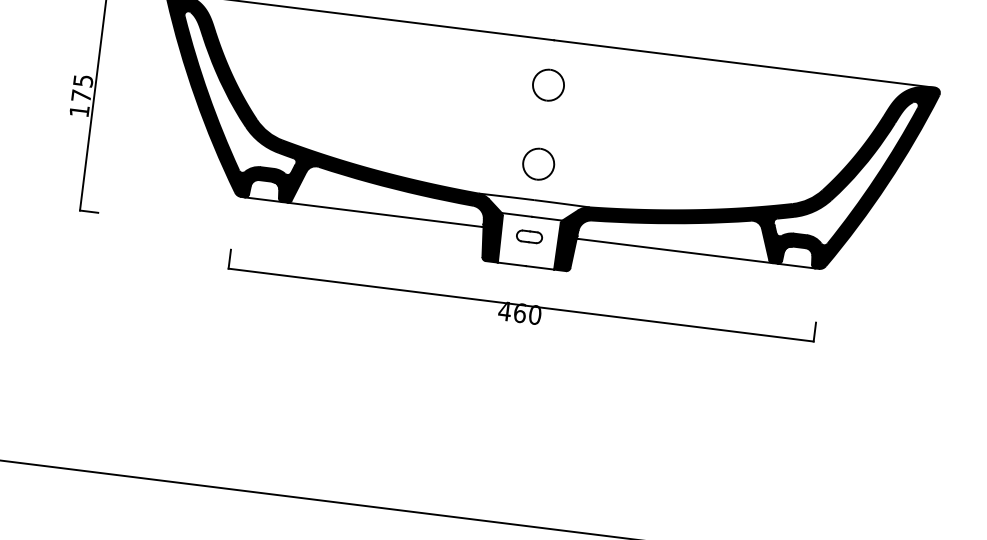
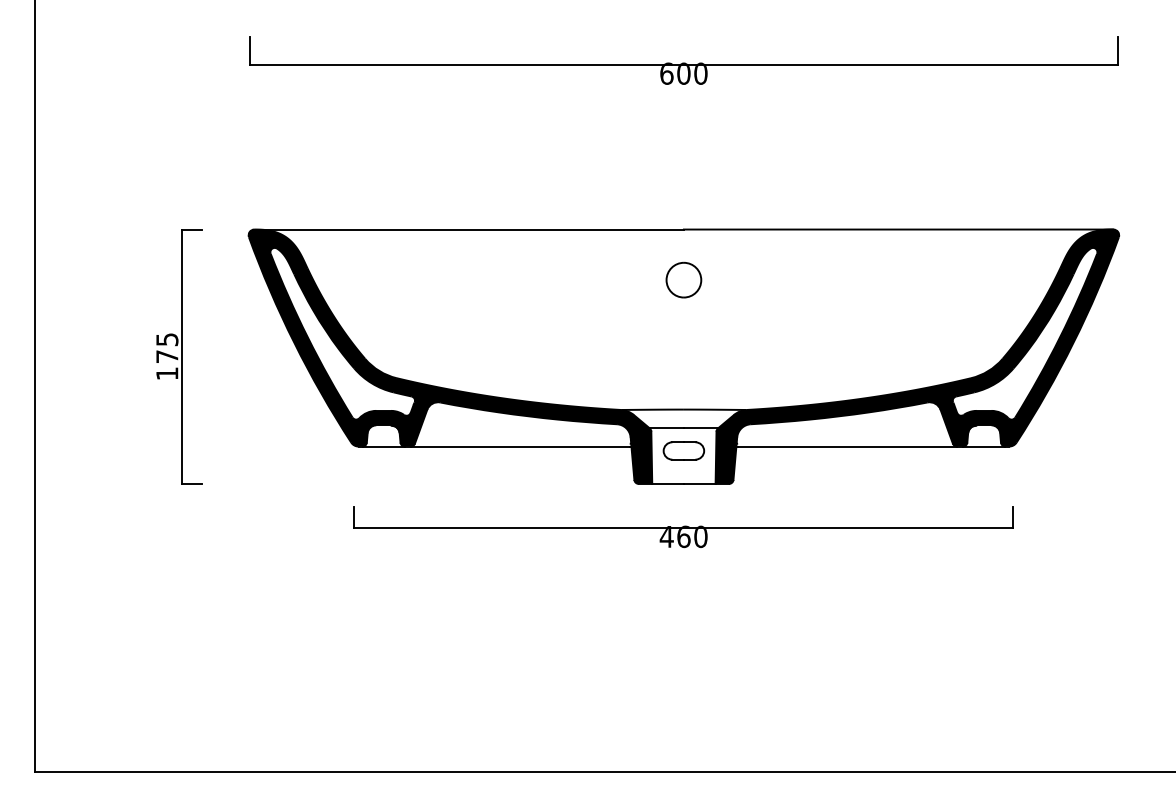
part: (538, 163) -> (683, 368), removed
part: (529, 236) -> (683, 450), size x1.43

